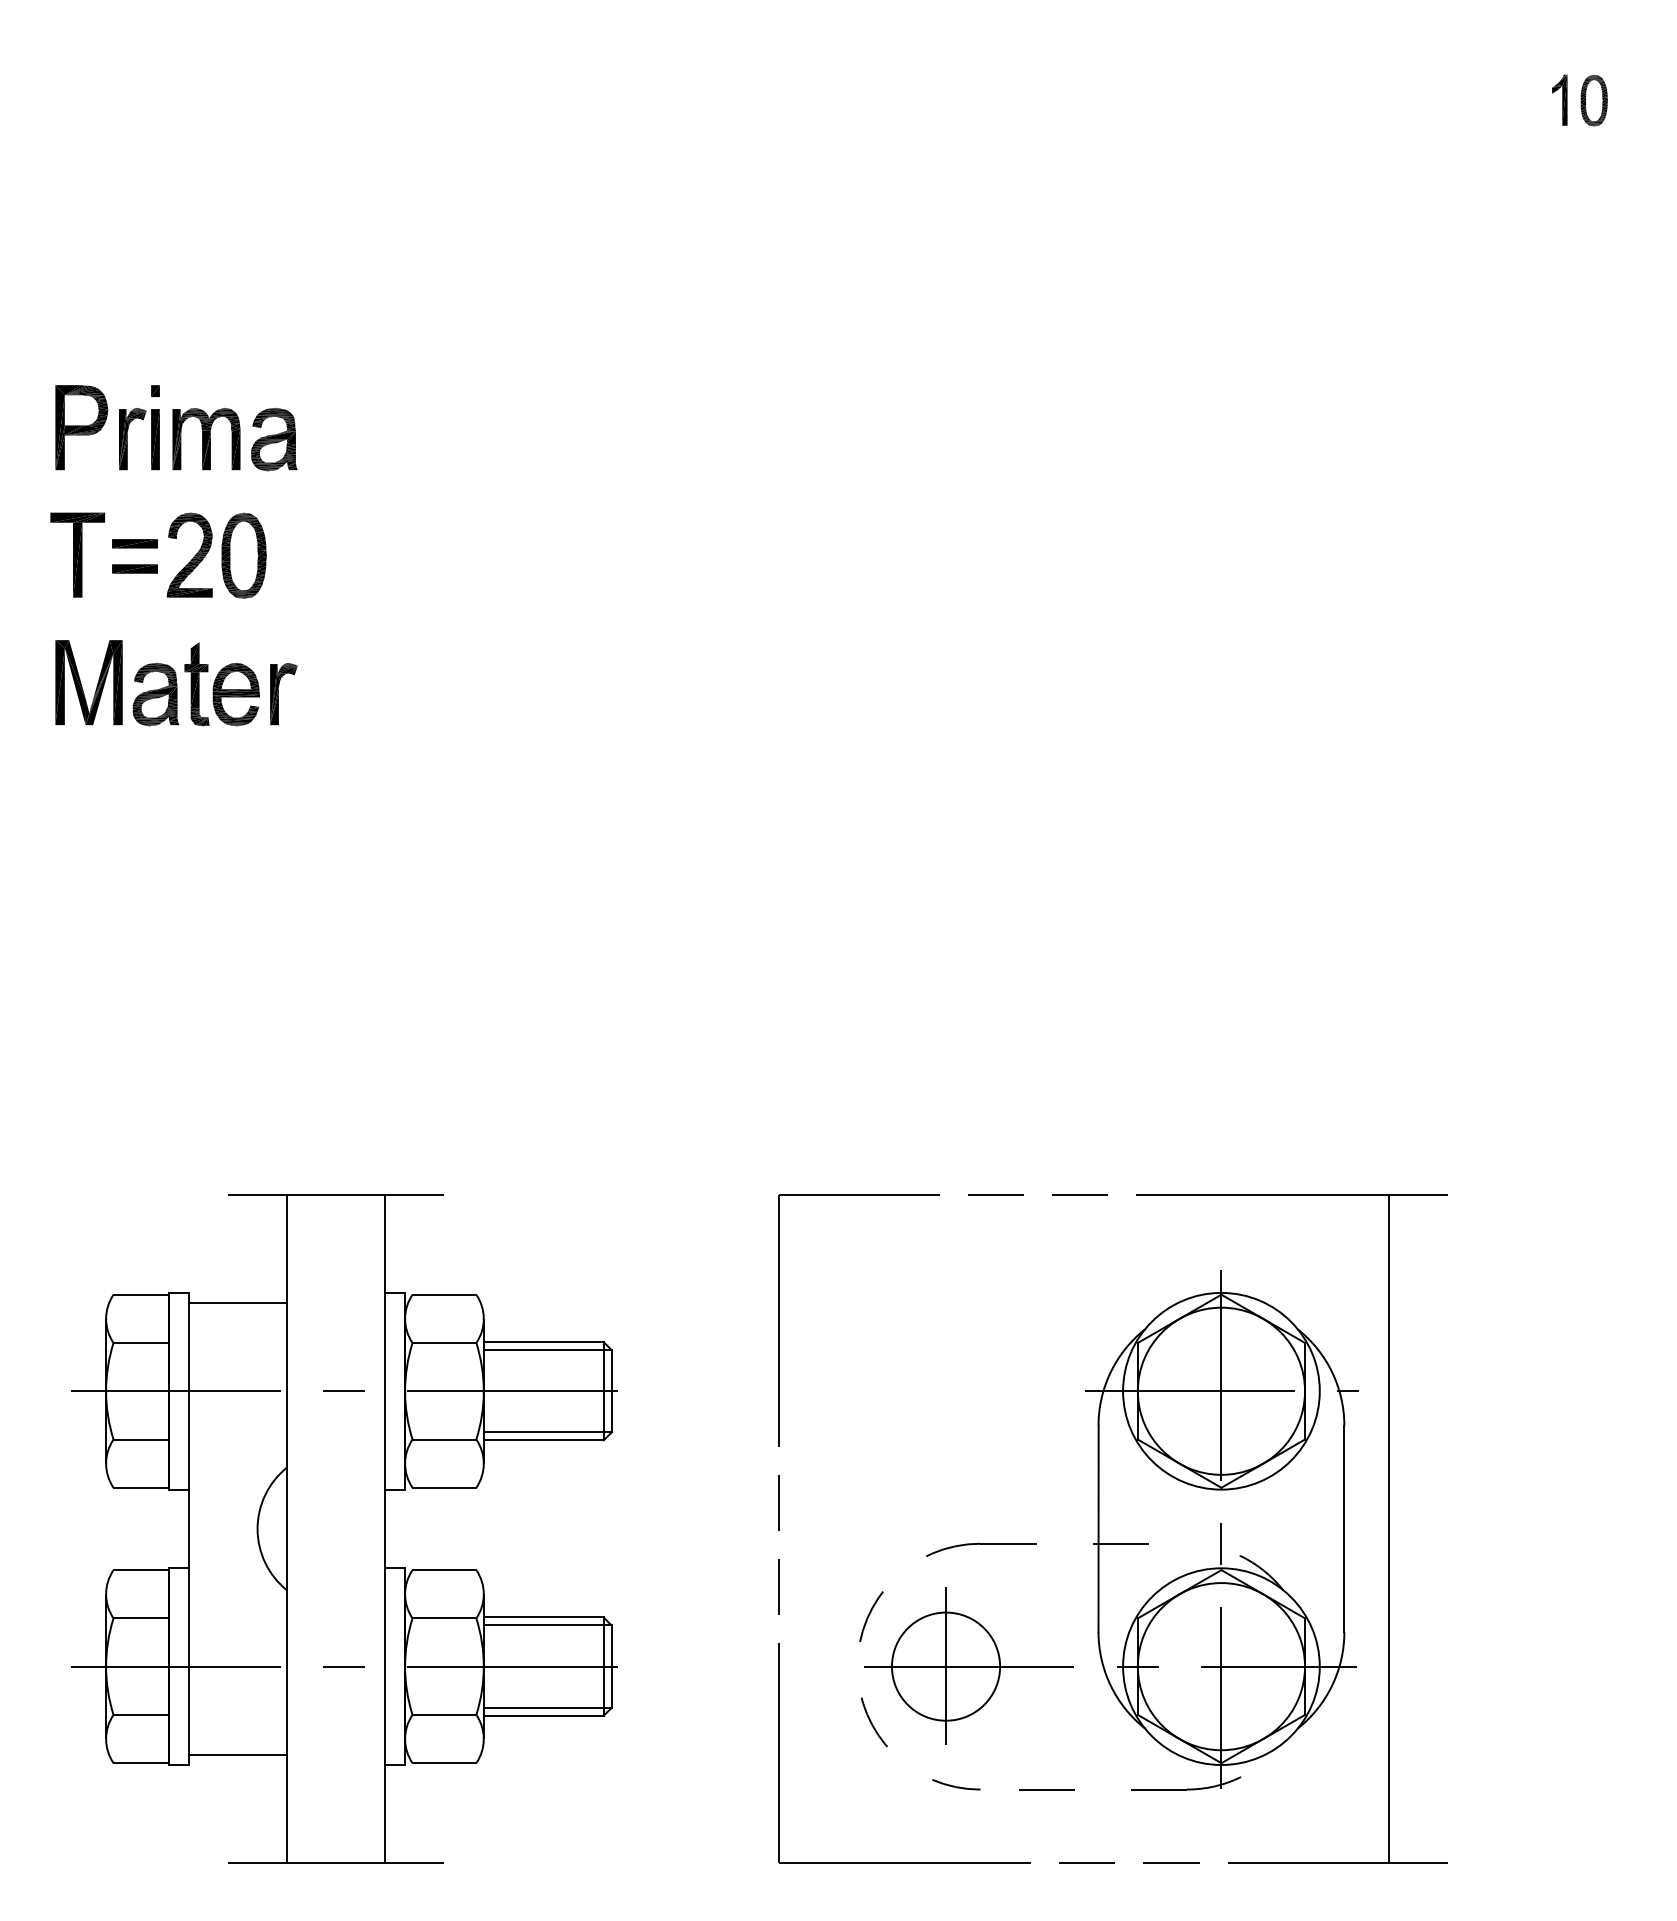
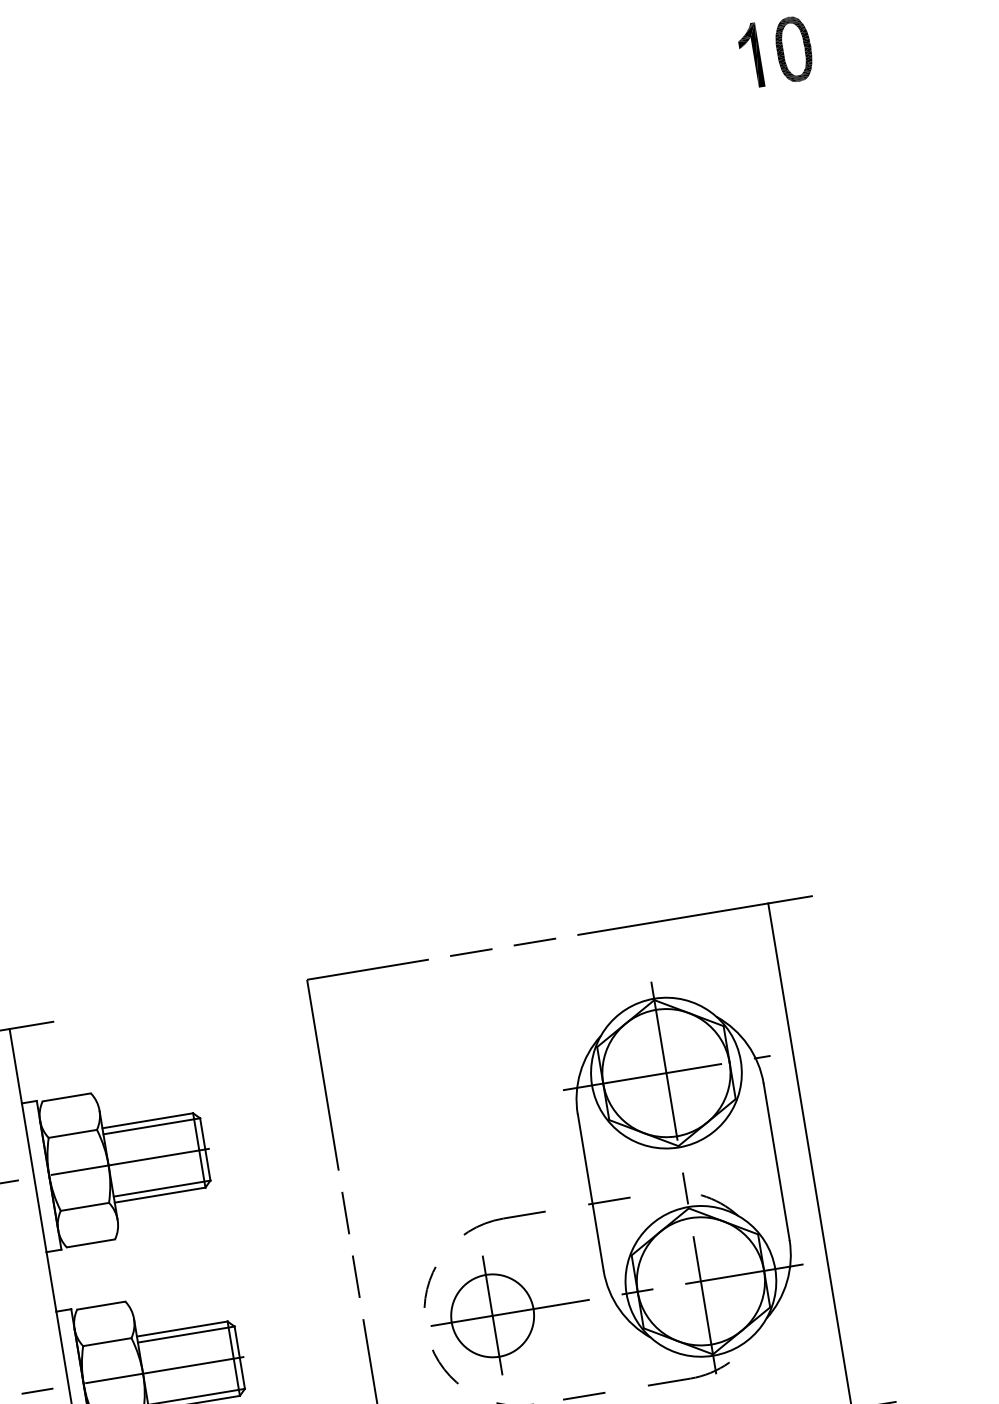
part: (1579, 100) -> (775, 52), size x1.67

